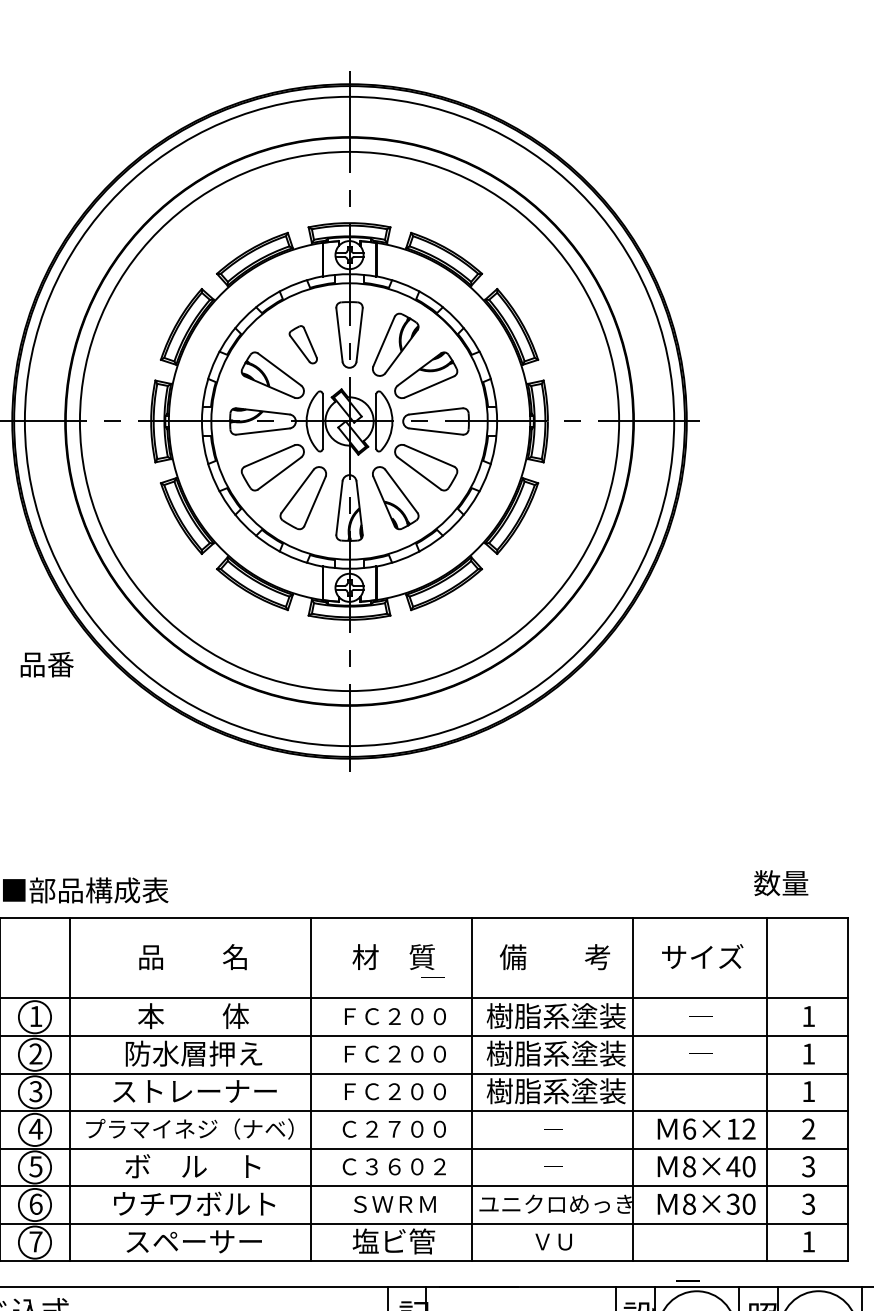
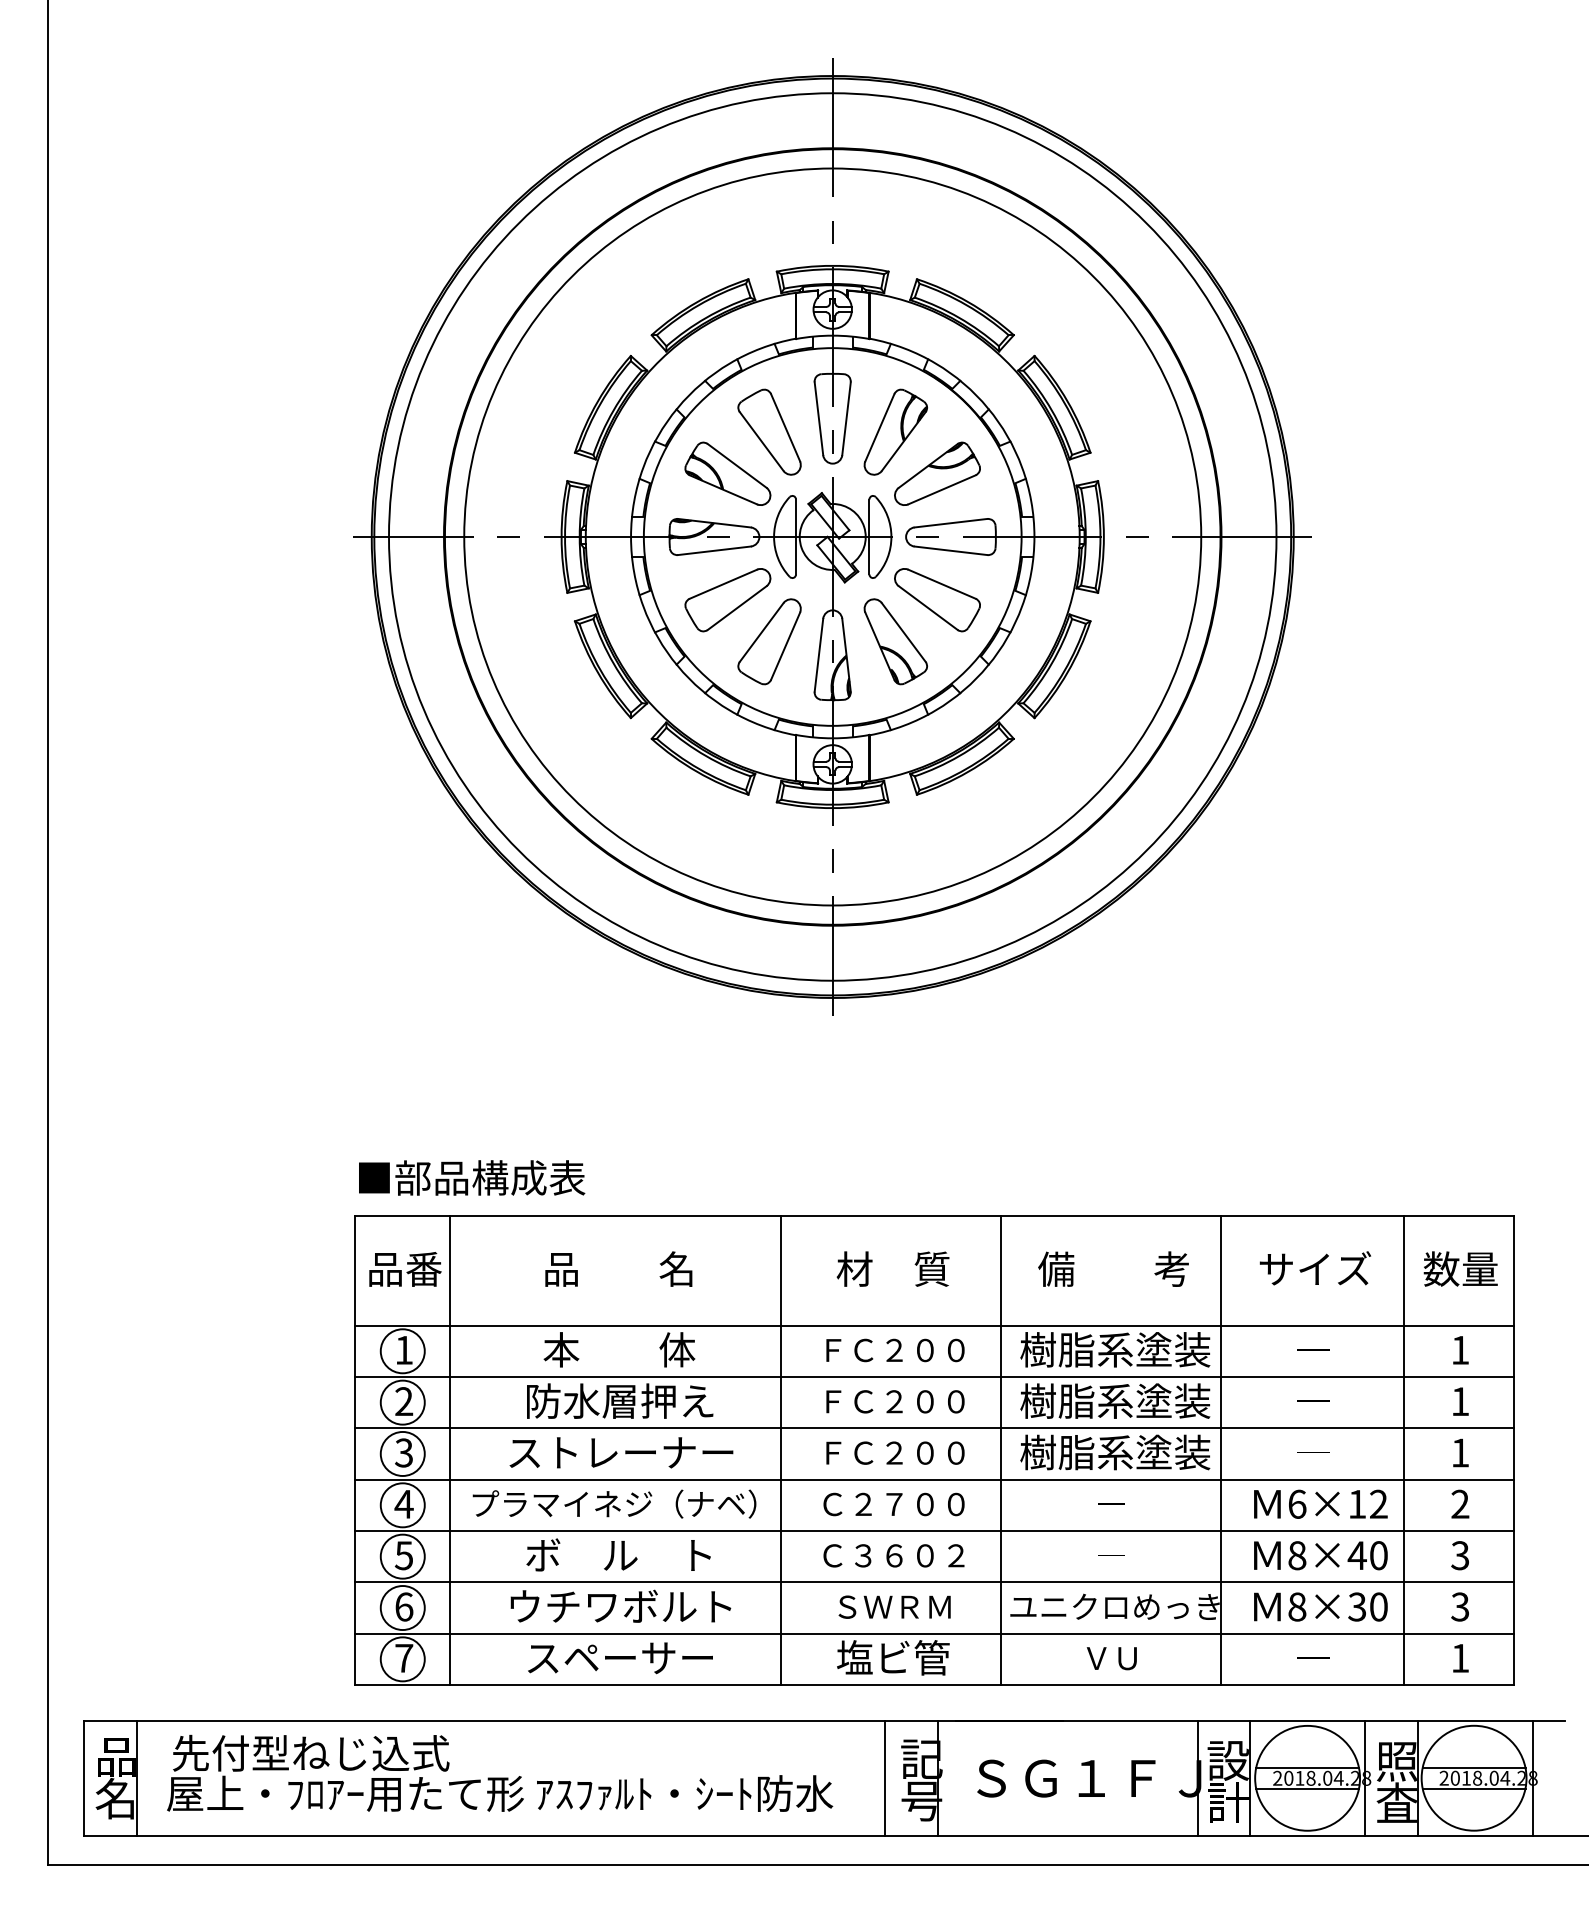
part: (303, 344) -> (769, 431), size x1.67
text: (47, 664) -> (405, 1269), moved
text: (781, 882) -> (1460, 1268), moved
text: (433, 977) -> (1313, 1452), moved
text: (688, 1280) -> (1313, 1657), moved

